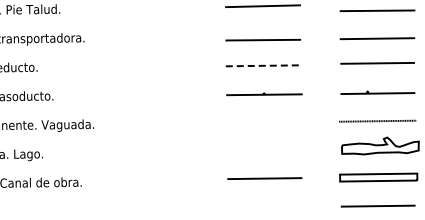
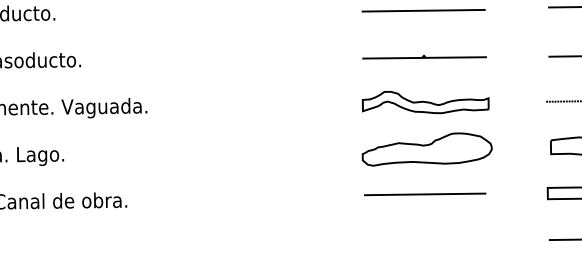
line: (264, 65) -> (424, 10), dashed -> solid
part: (264, 121) -> (424, 101), added
part: (265, 150) -> (426, 148), added

